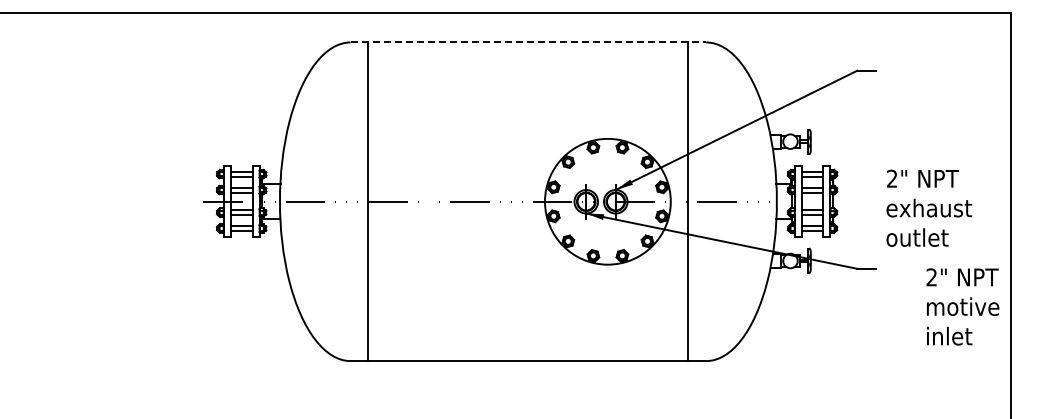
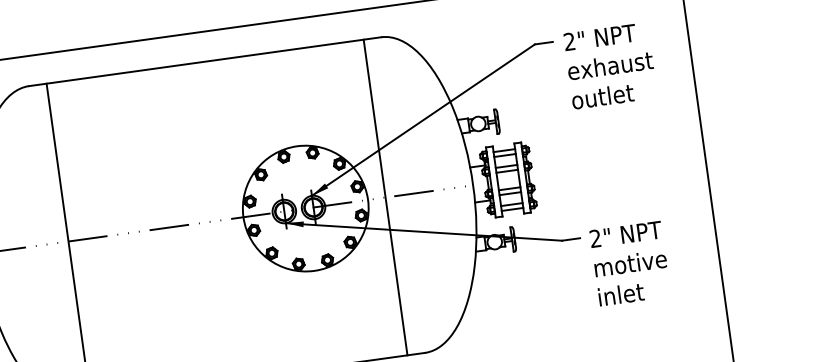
line: (528, 42) -> (205, 61), dashed -> solid
text: (929, 207) -> (610, 65), moved
text: (962, 306) -> (629, 263), moved

